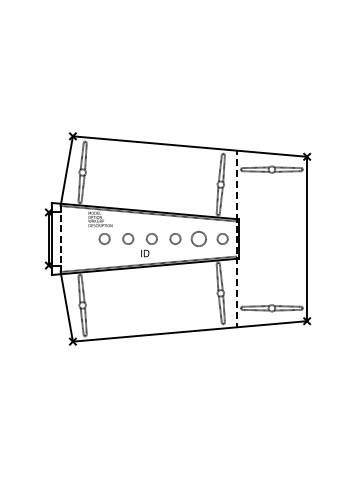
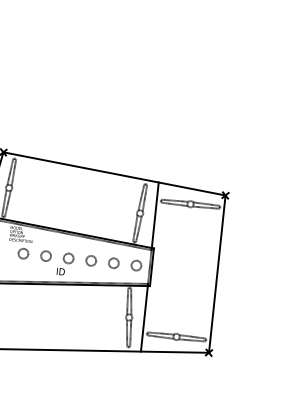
line: (236, 185) -> (155, 215), dashed -> solid
circle: (199, 238) -> (114, 262), size x0.71
line: (236, 292) -> (144, 318), dashed -> solid

